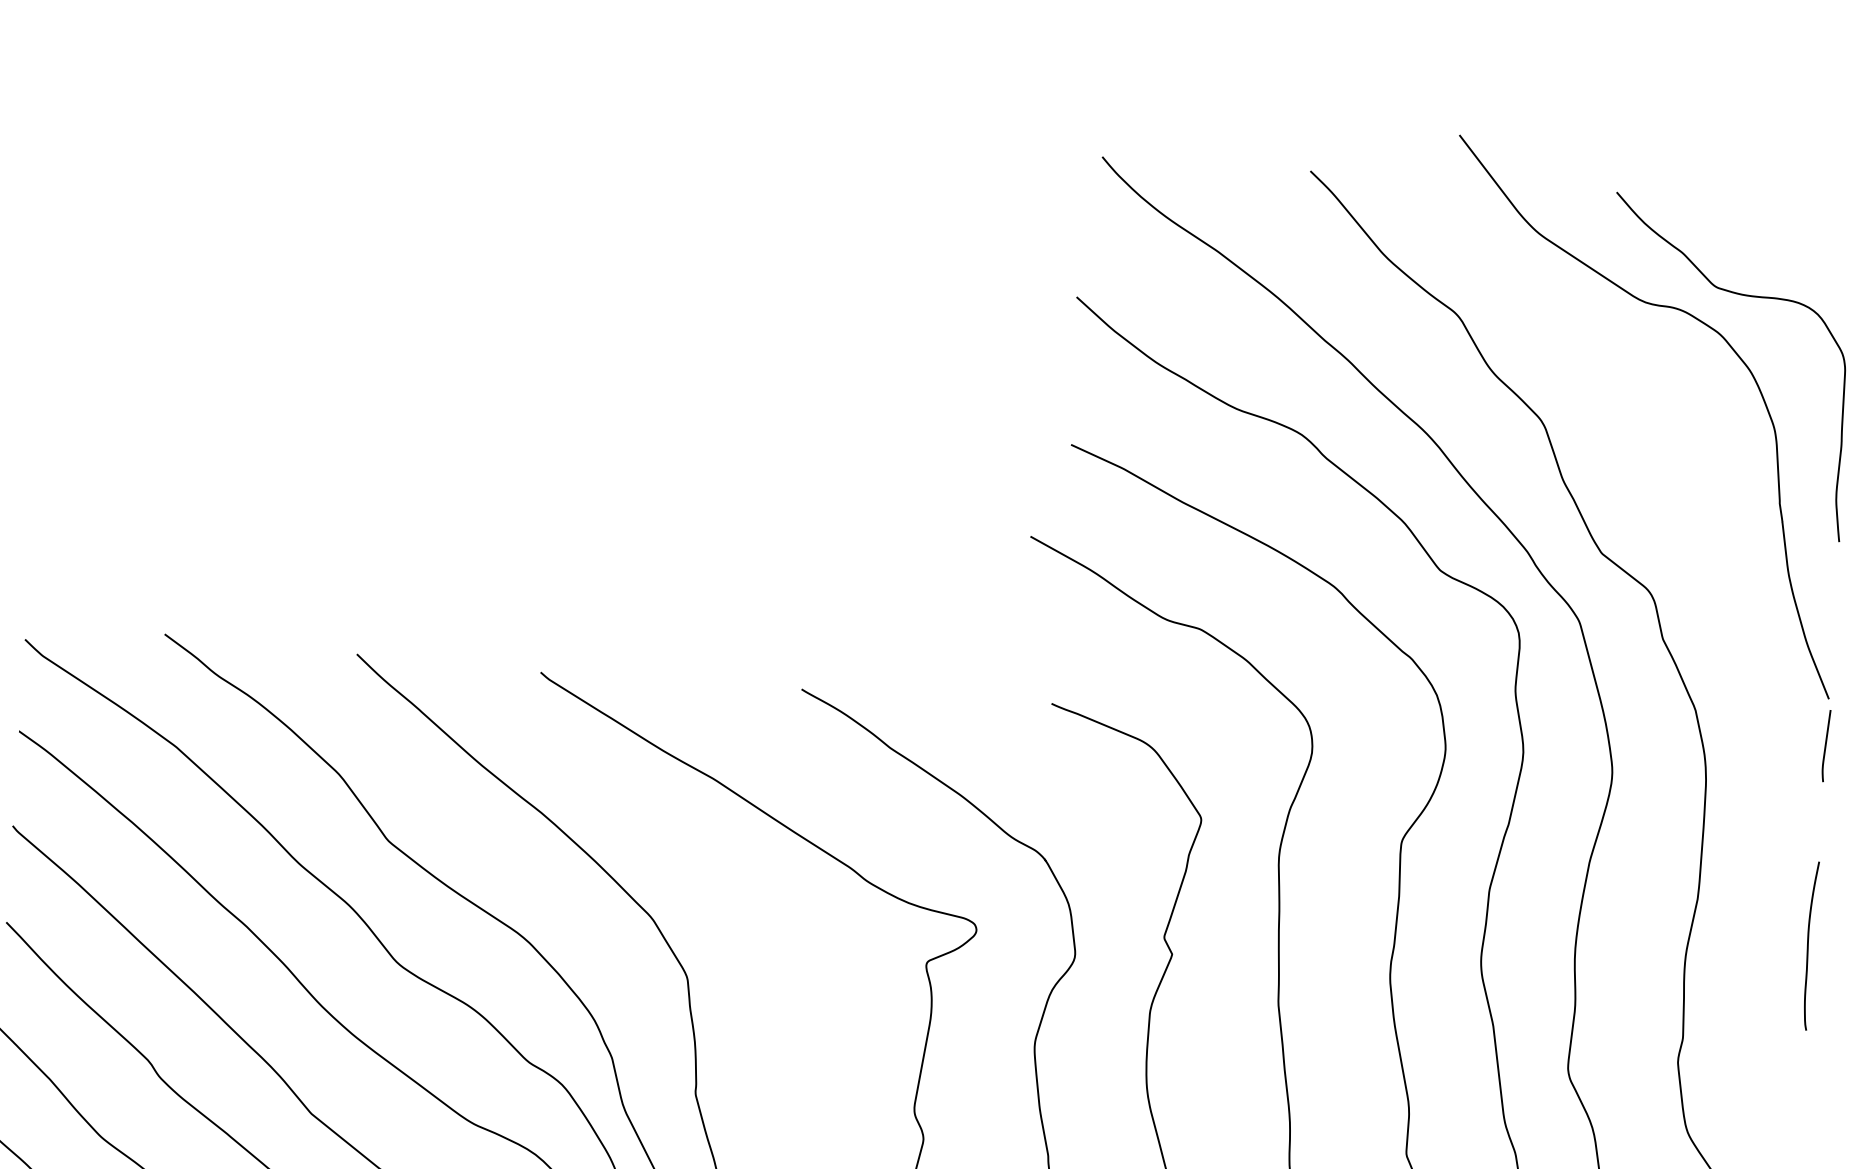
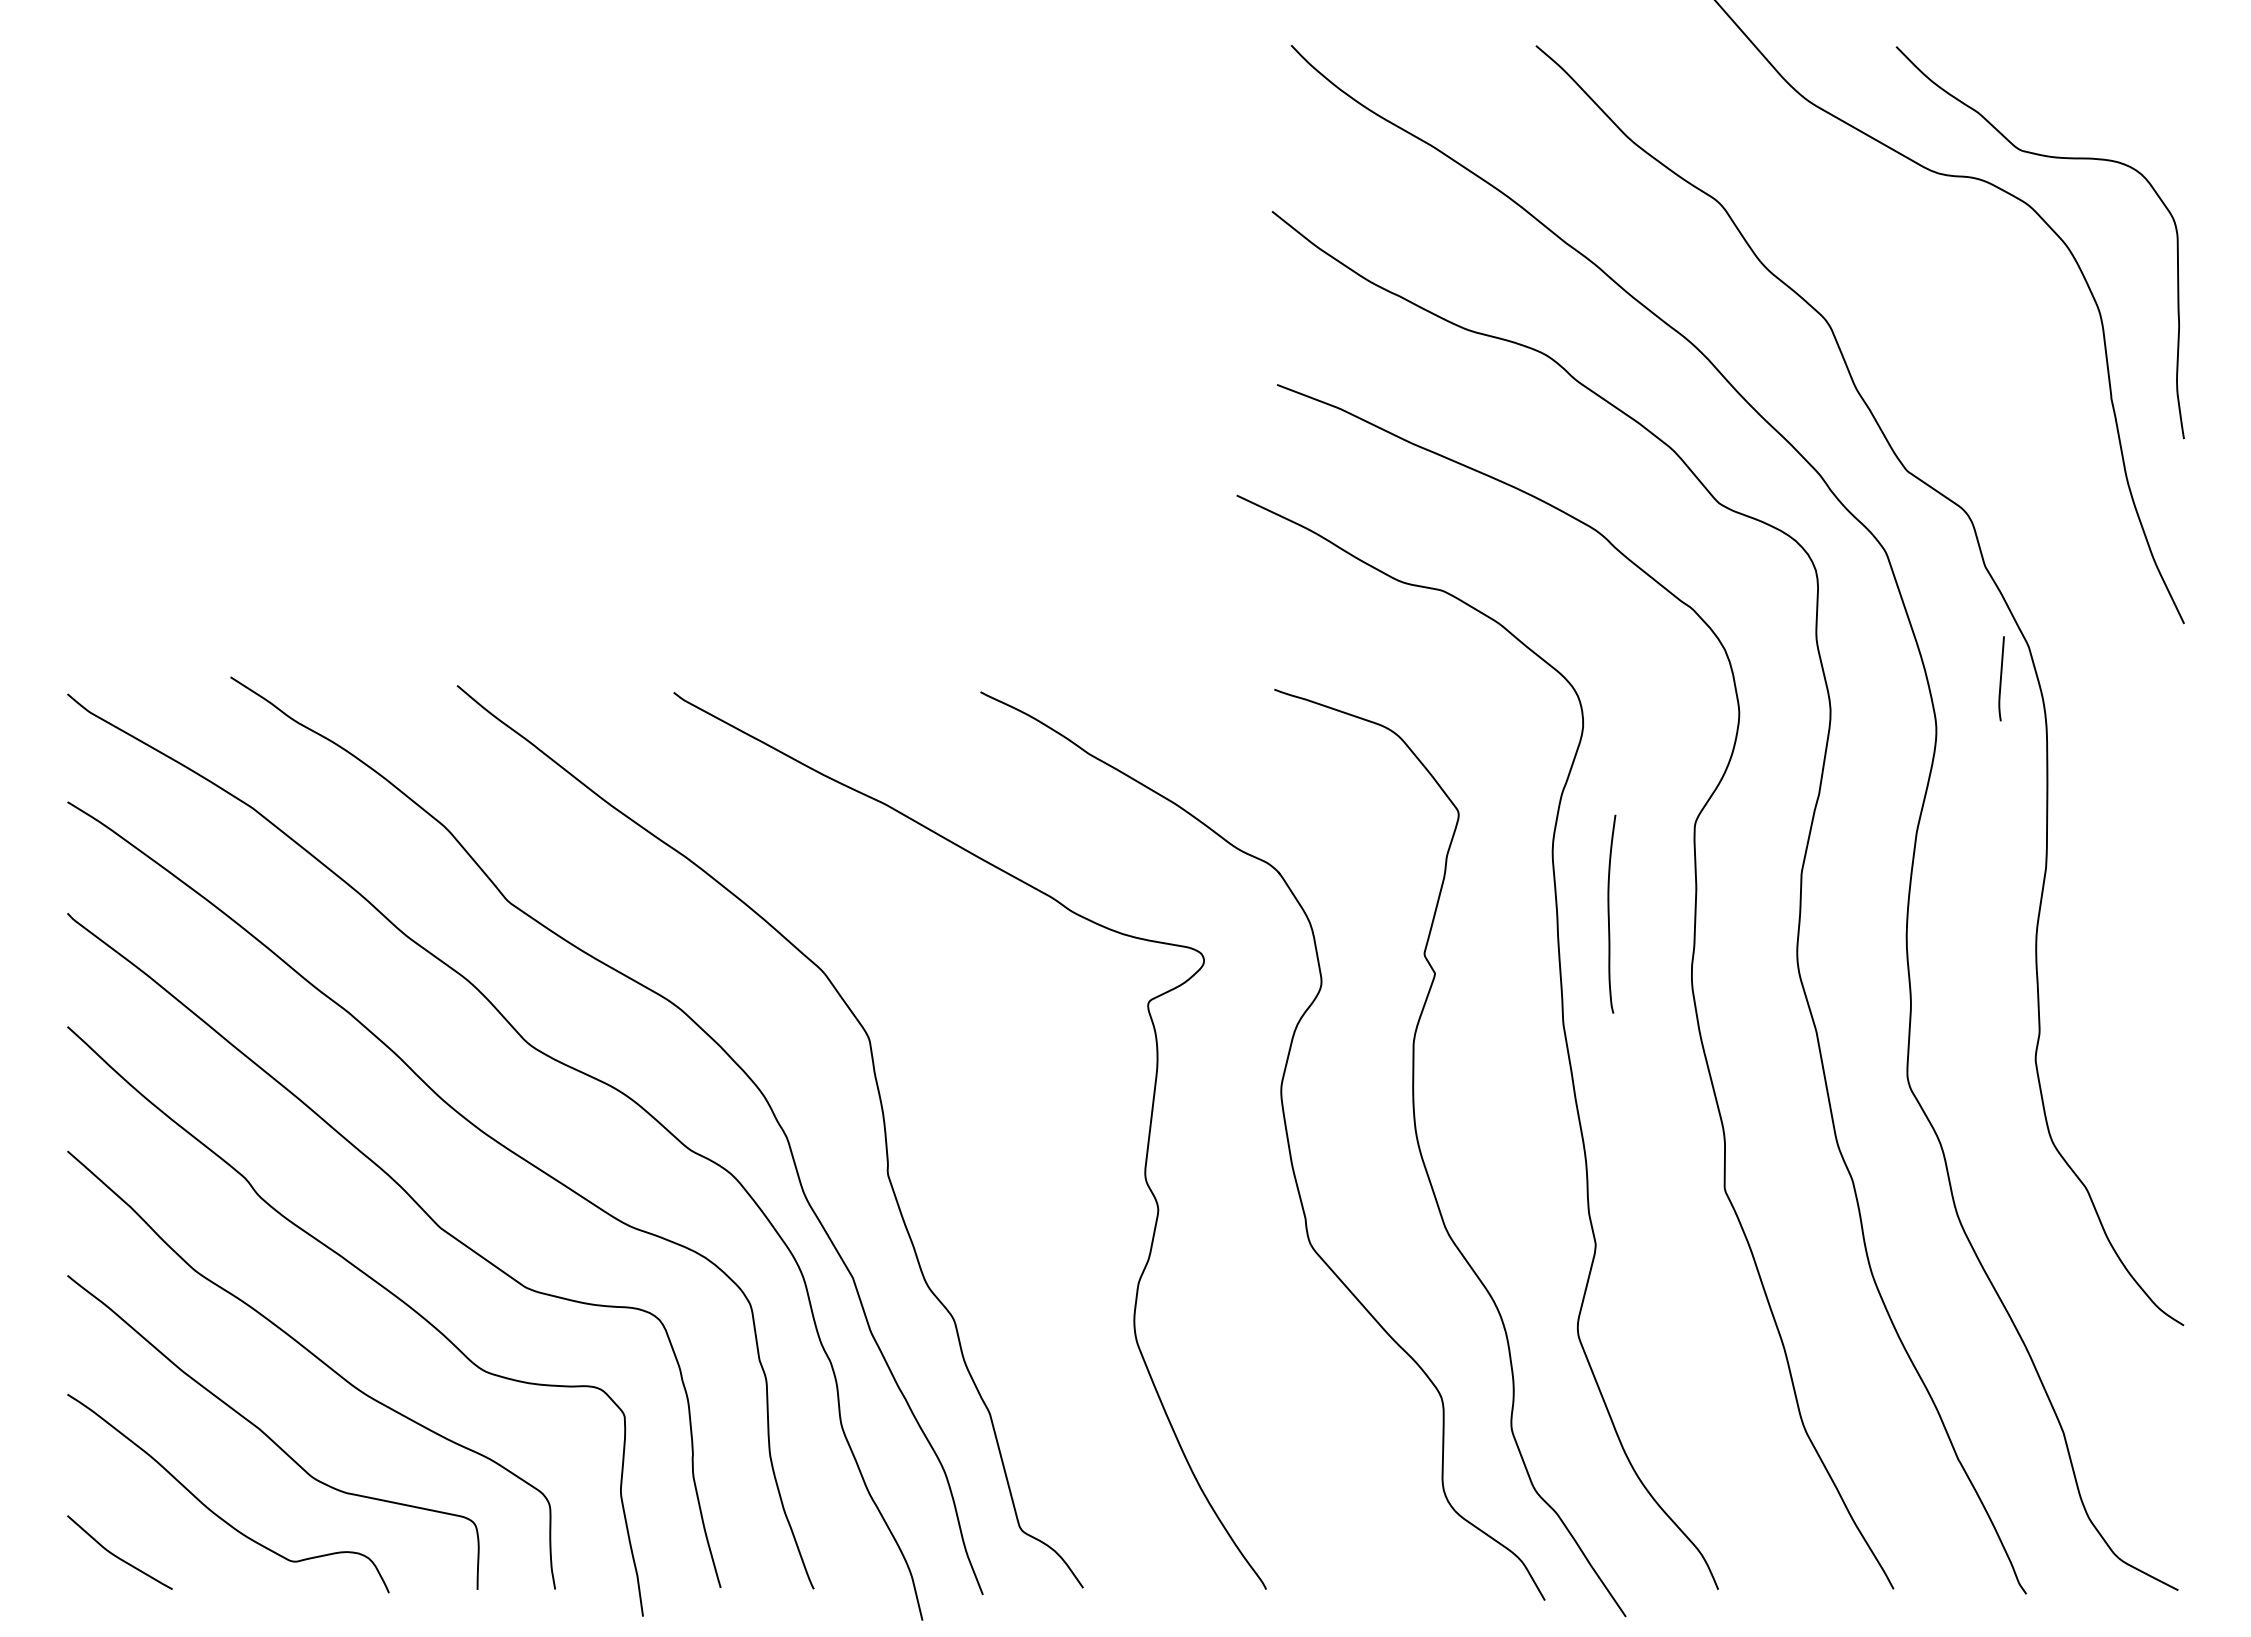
curve: (1826, 745) -> (2001, 678), moved
curve: (1808, 945) -> (1609, 913), moved

